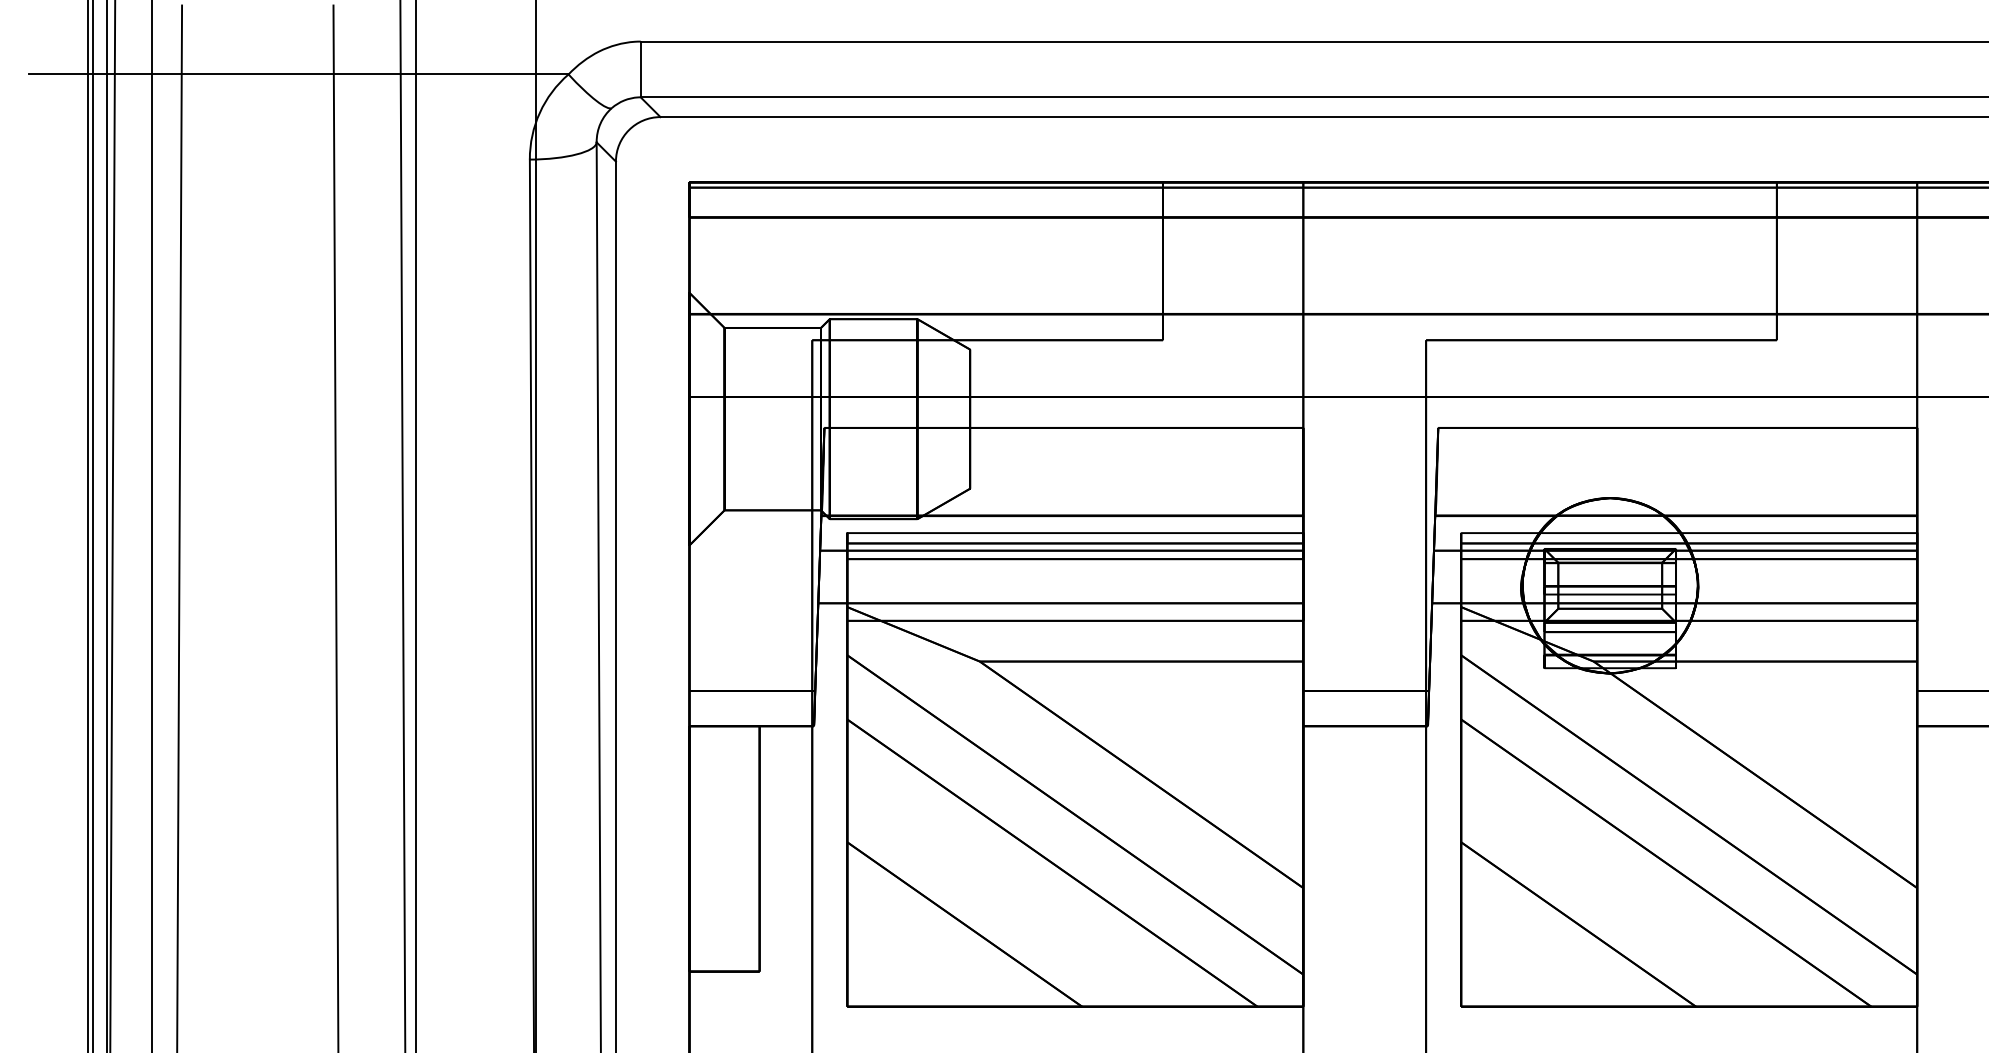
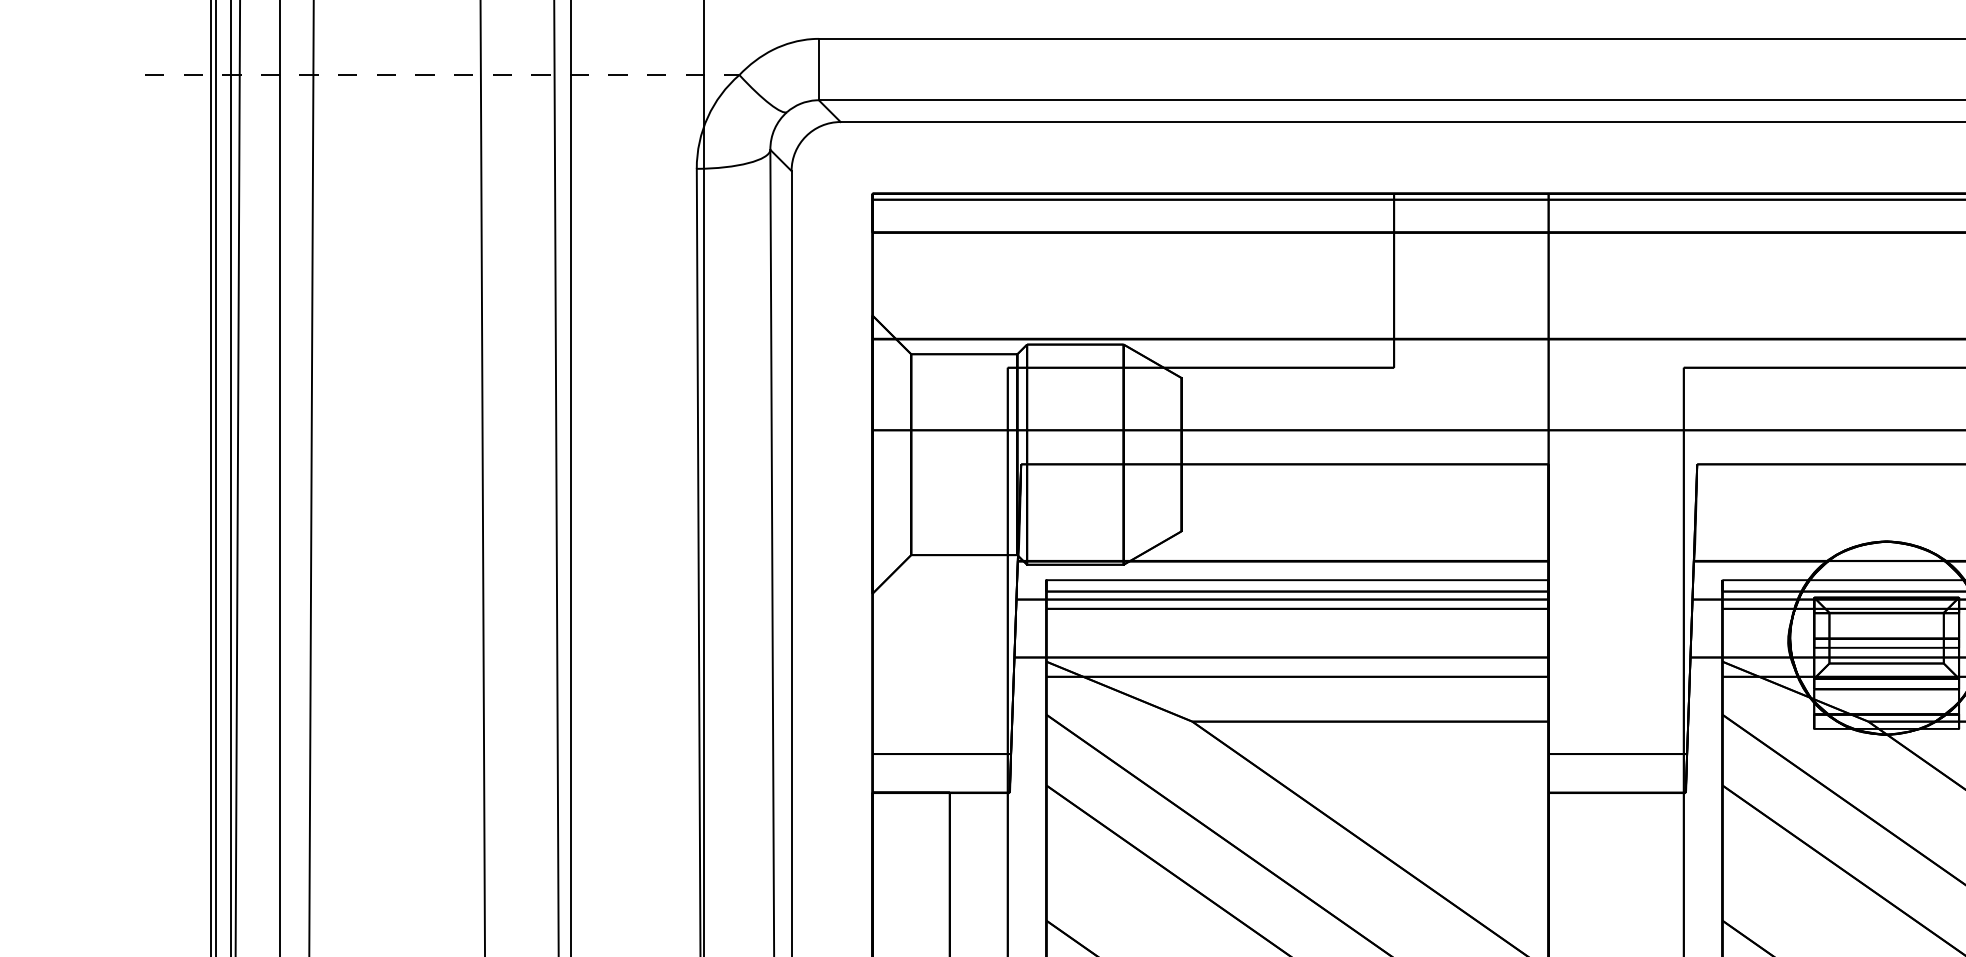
line: (298, 74) -> (441, 75), solid -> dashed

